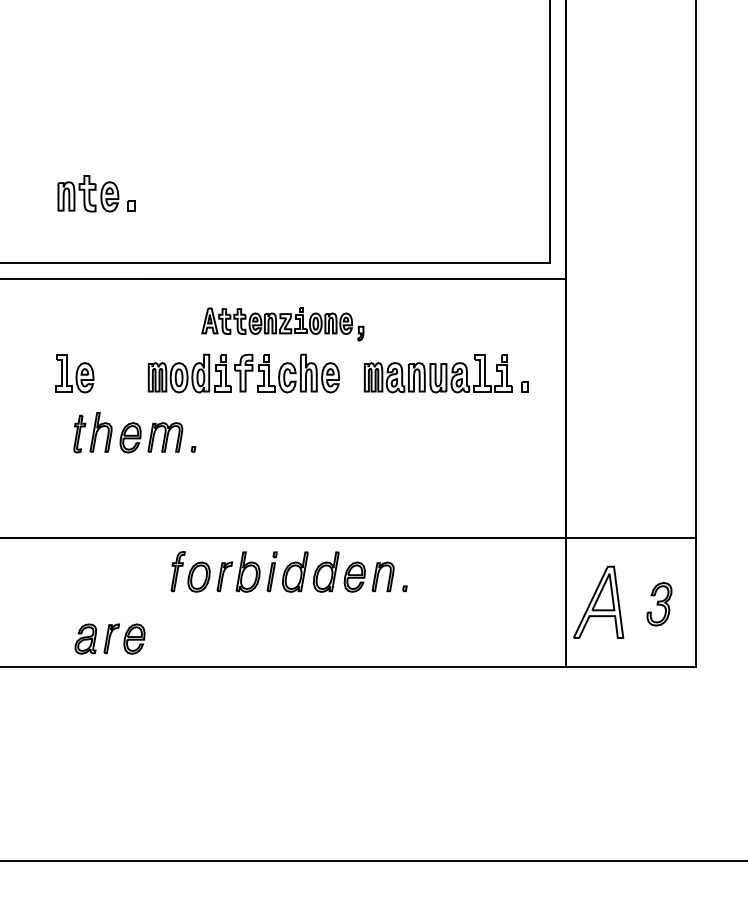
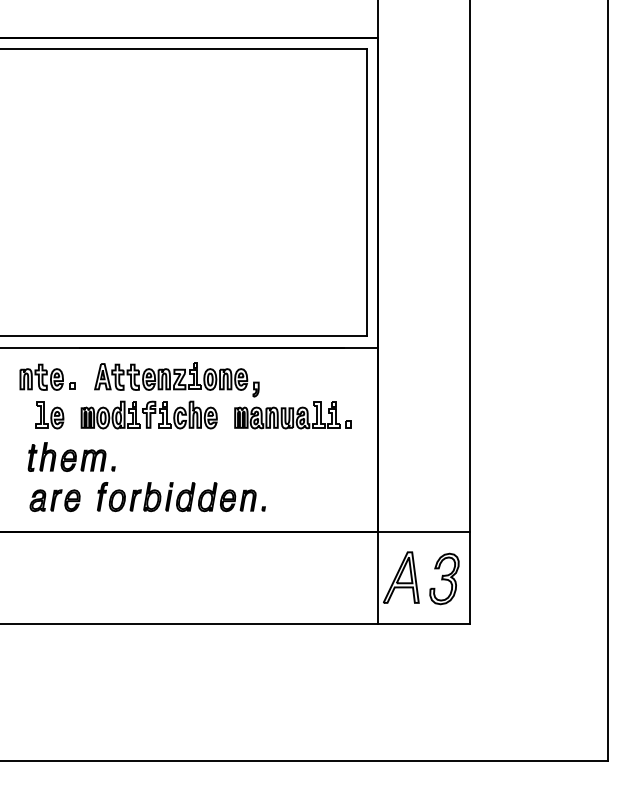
part: (96, 192) -> (47, 376), moved
part: (282, 323) -> (176, 379), size x1.43
part: (73, 374) -> (49, 415), moved
part: (289, 572) -> (181, 497), moved
part: (659, 603) -> (444, 578), size x1.67
part: (109, 638) -> (54, 500), moved

